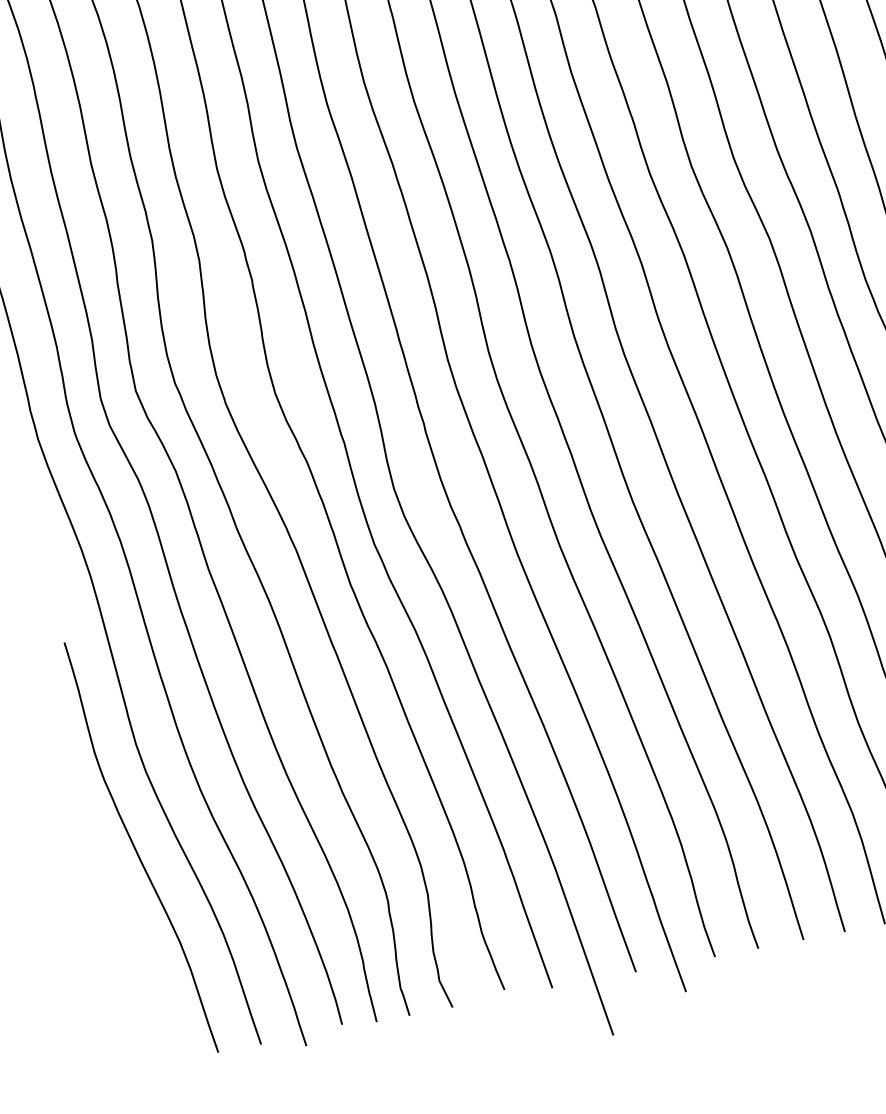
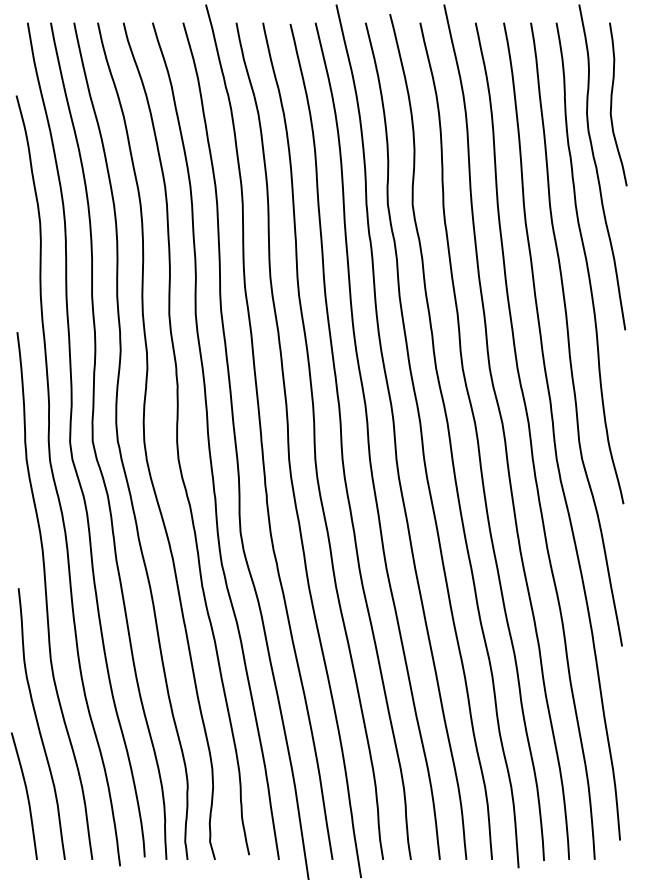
curve: (138, 963) -> (26, 795), added

